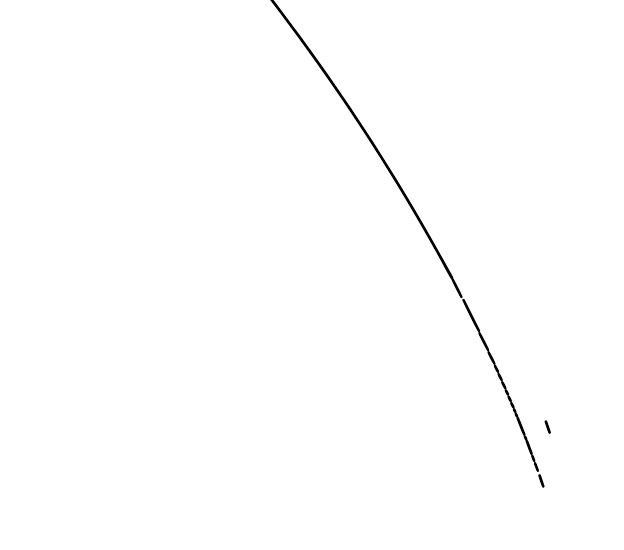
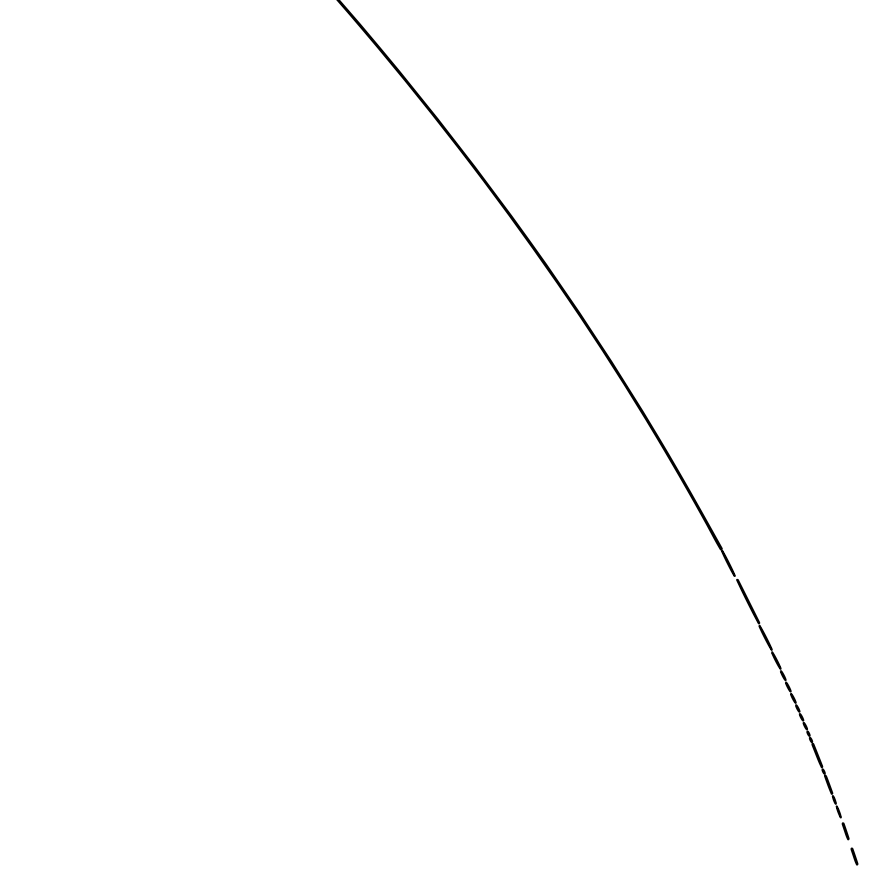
line: (547, 427) -> (854, 856), moved

